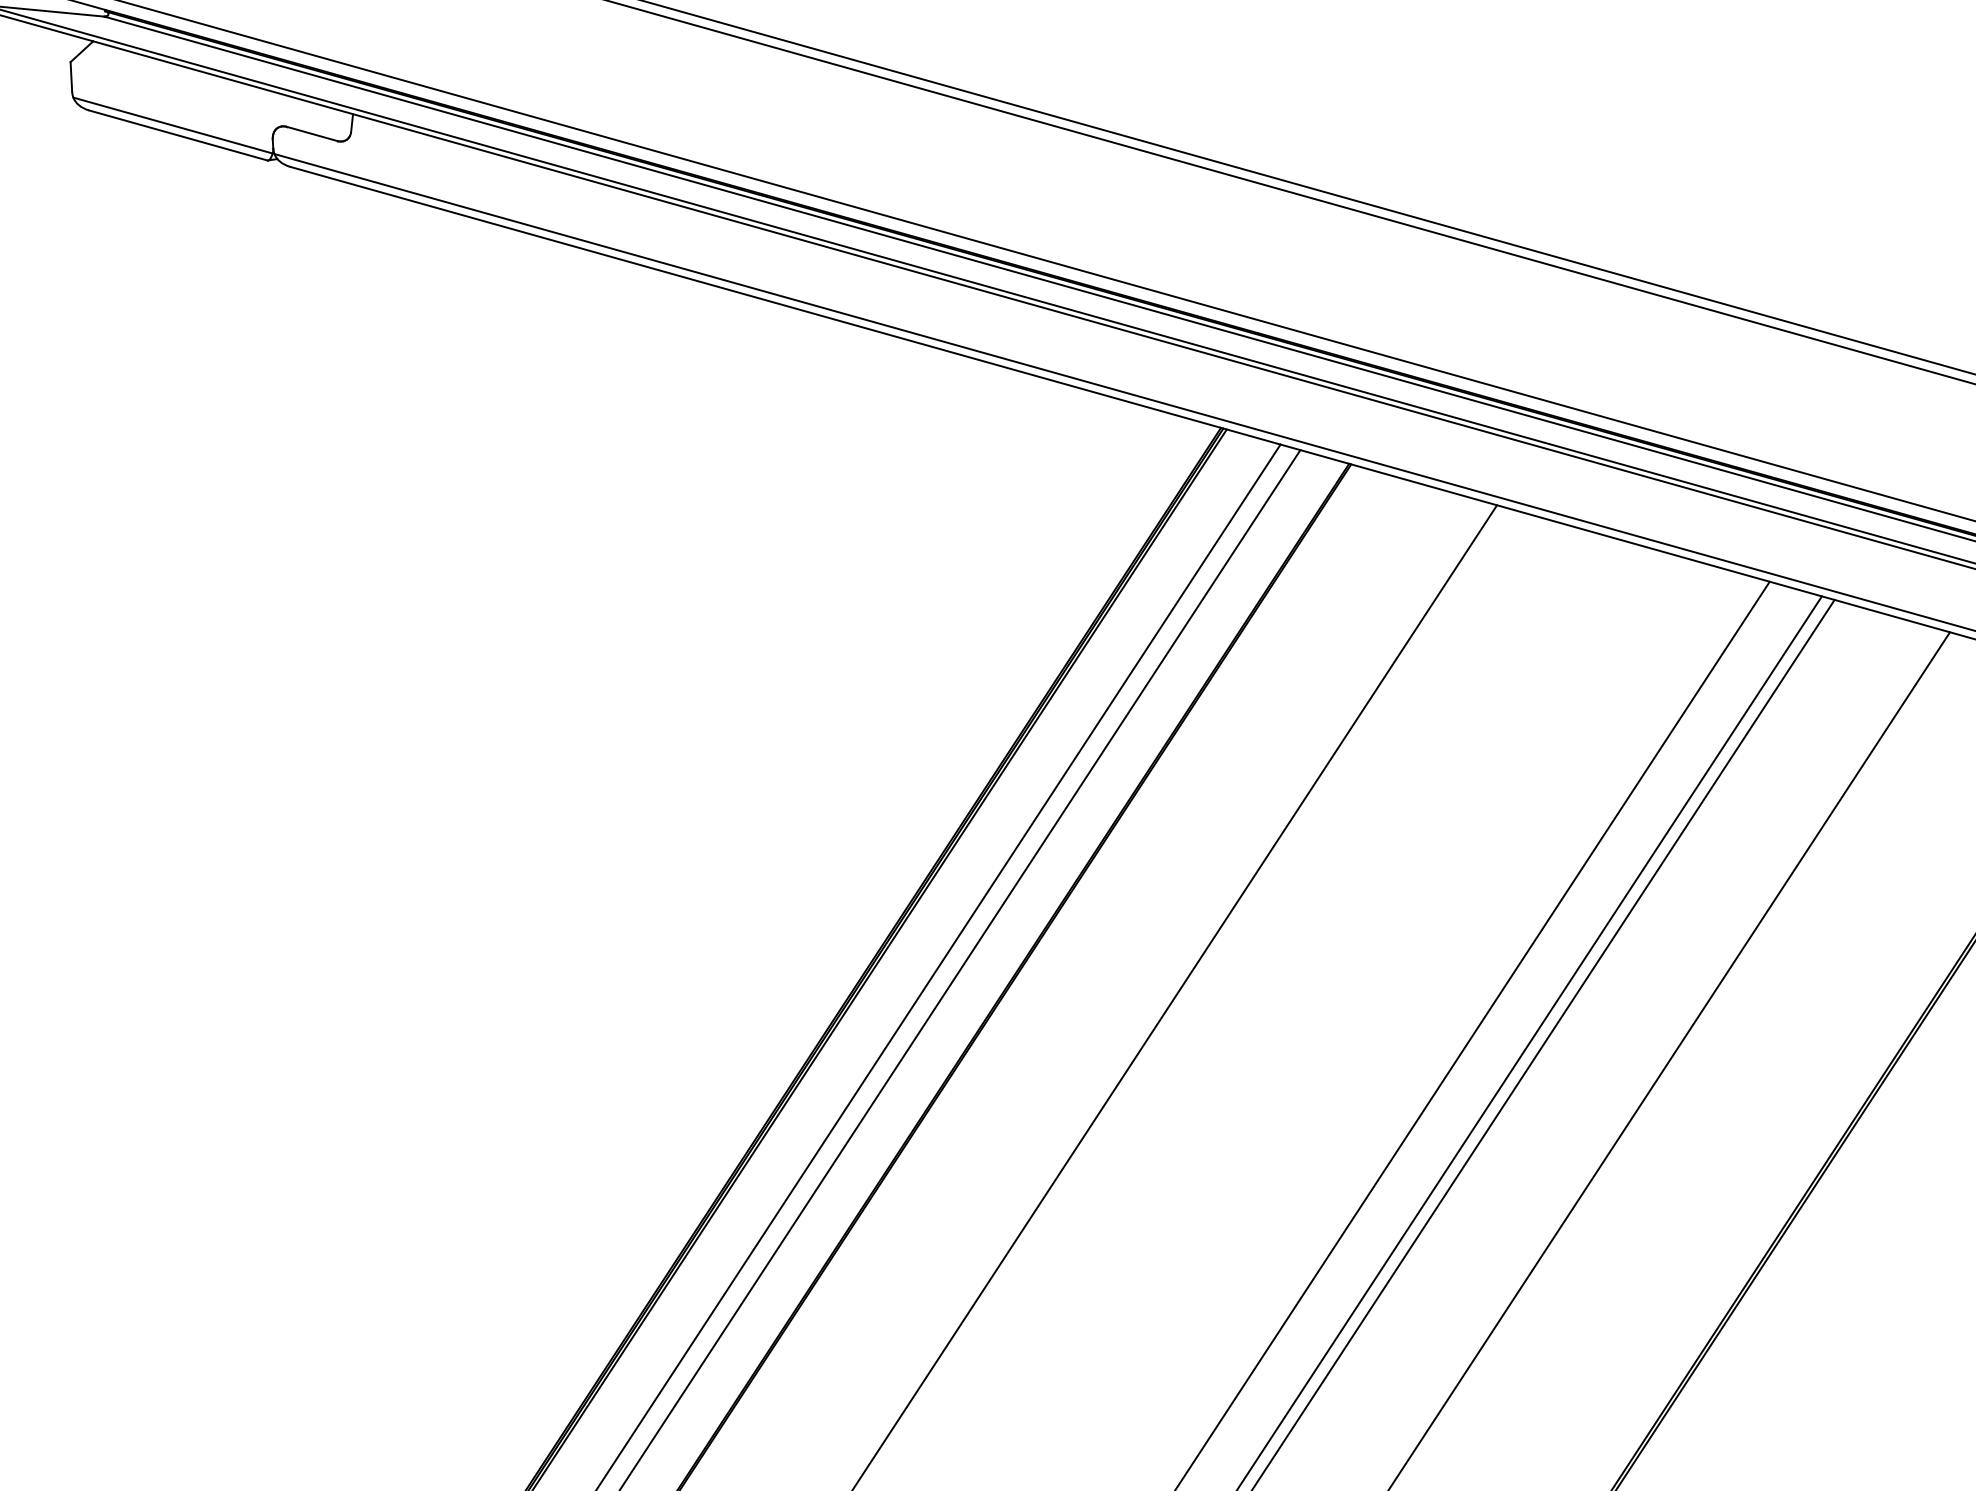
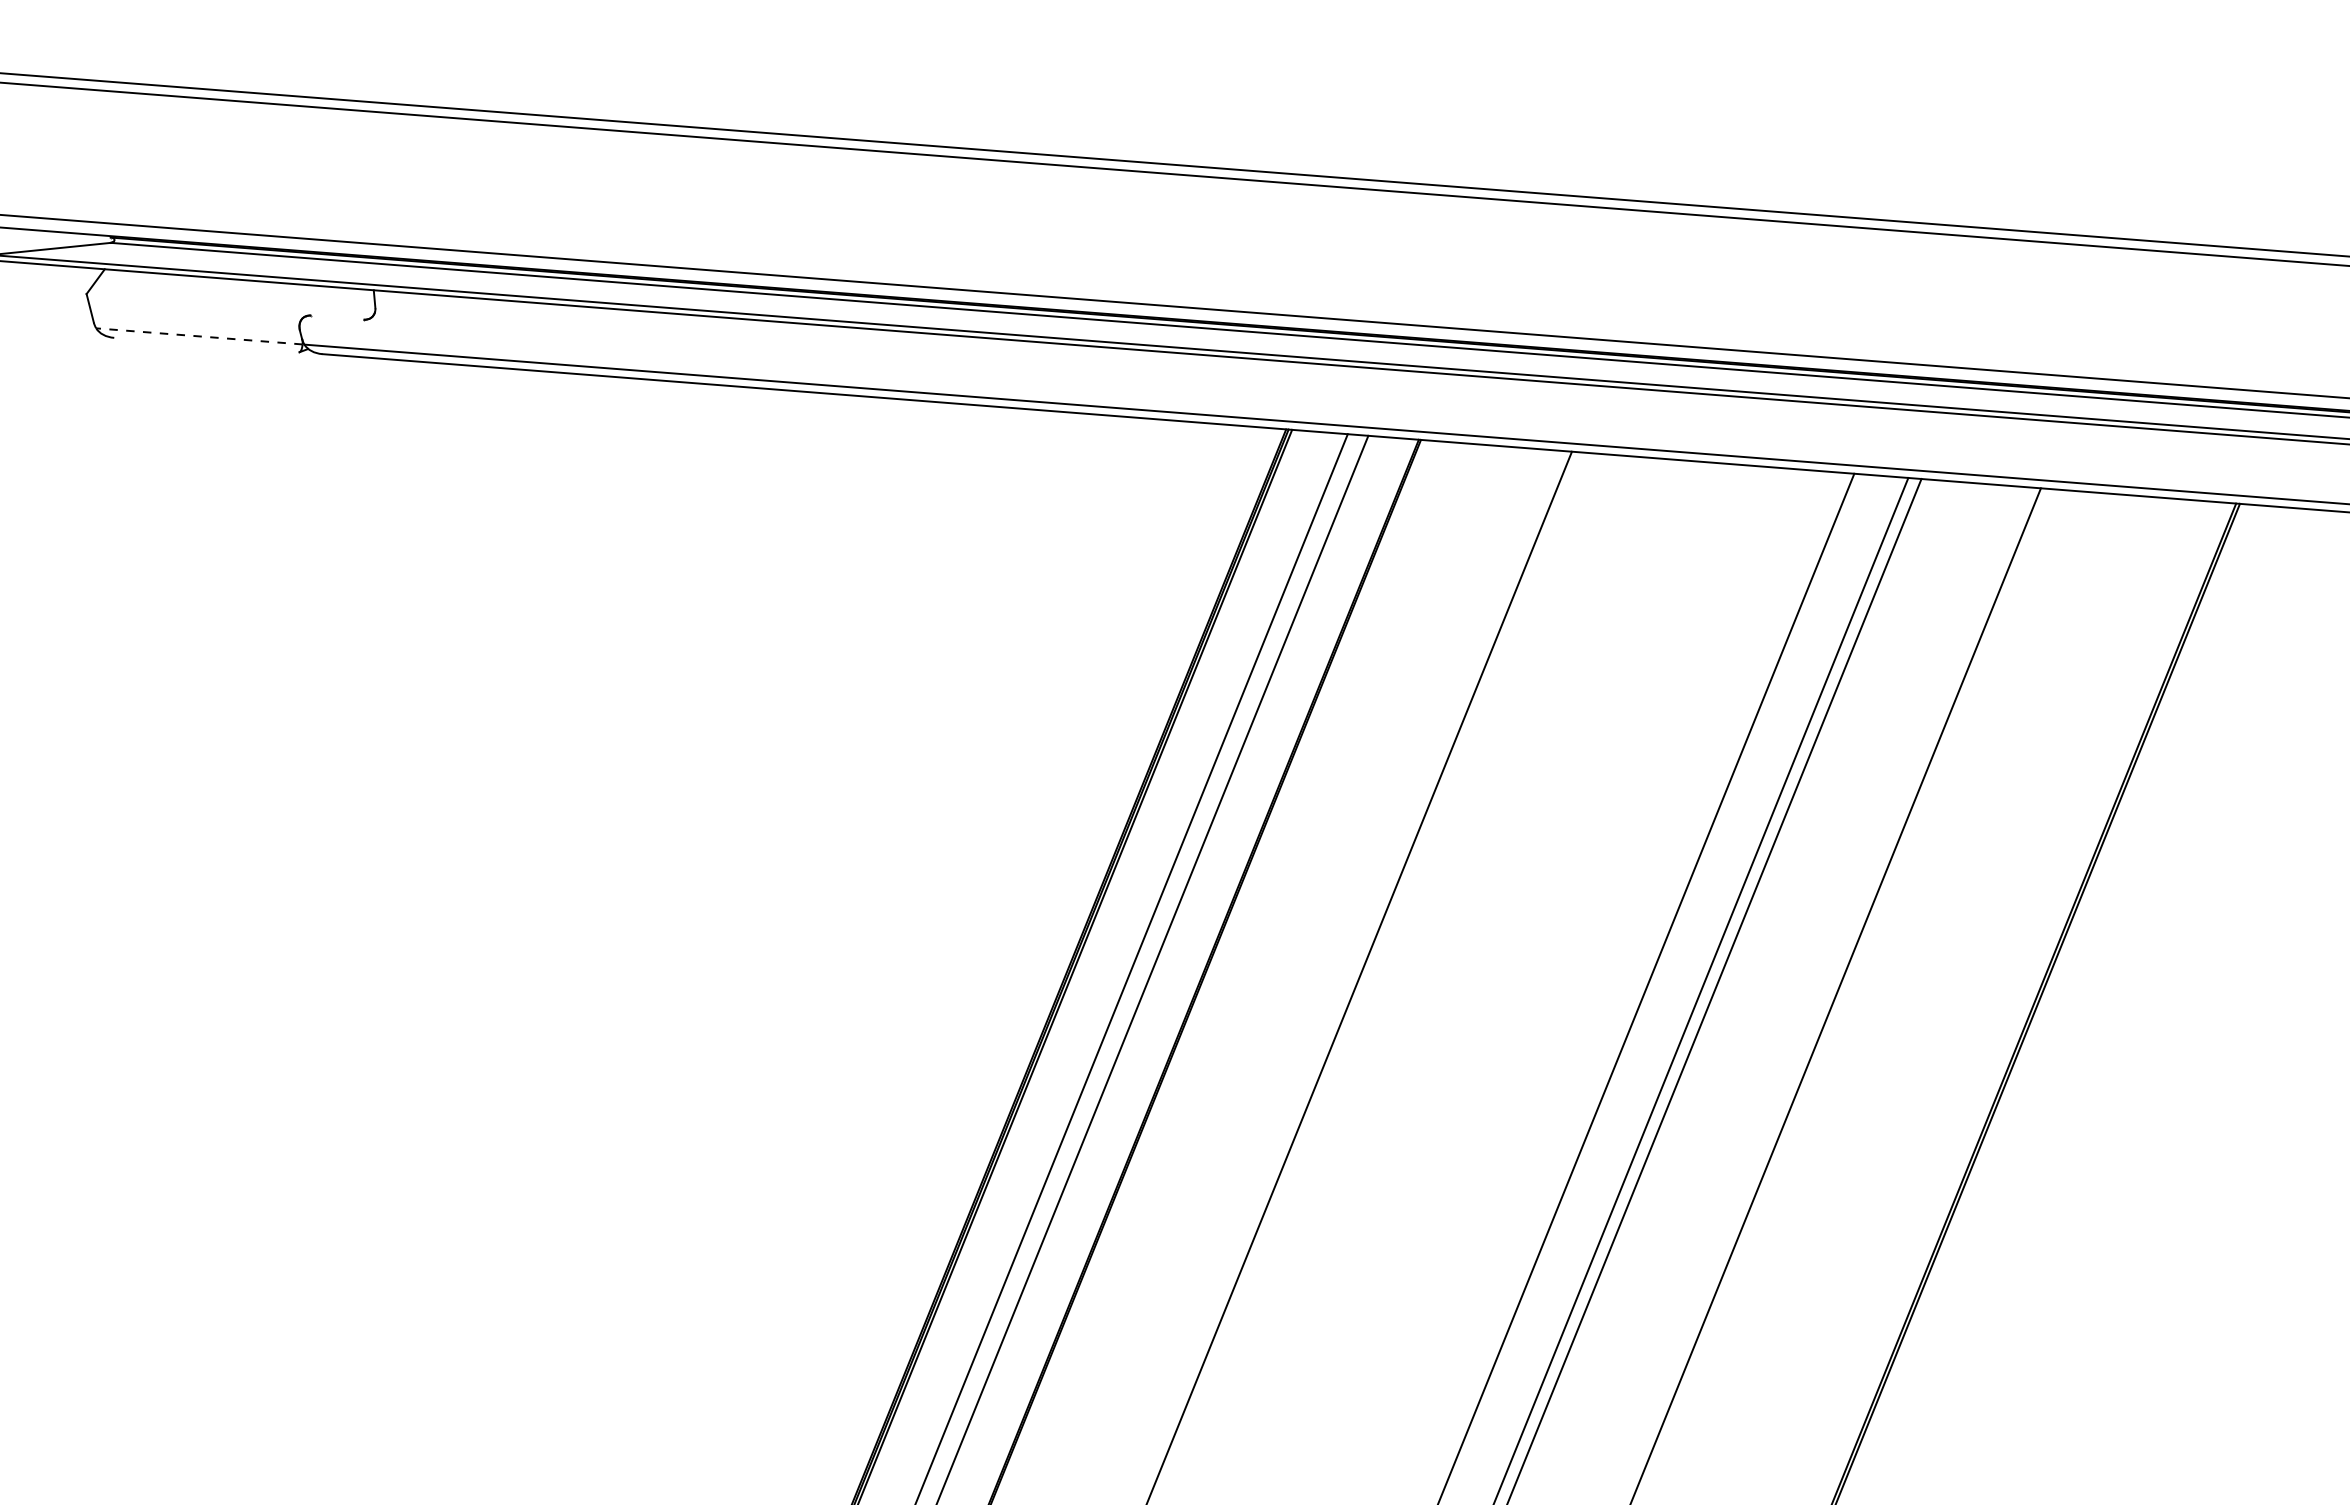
line: (173, 125) -> (199, 336), solid -> dashed
line: (312, 133) -> (337, 317), removed
line: (178, 134) -> (206, 344), removed

